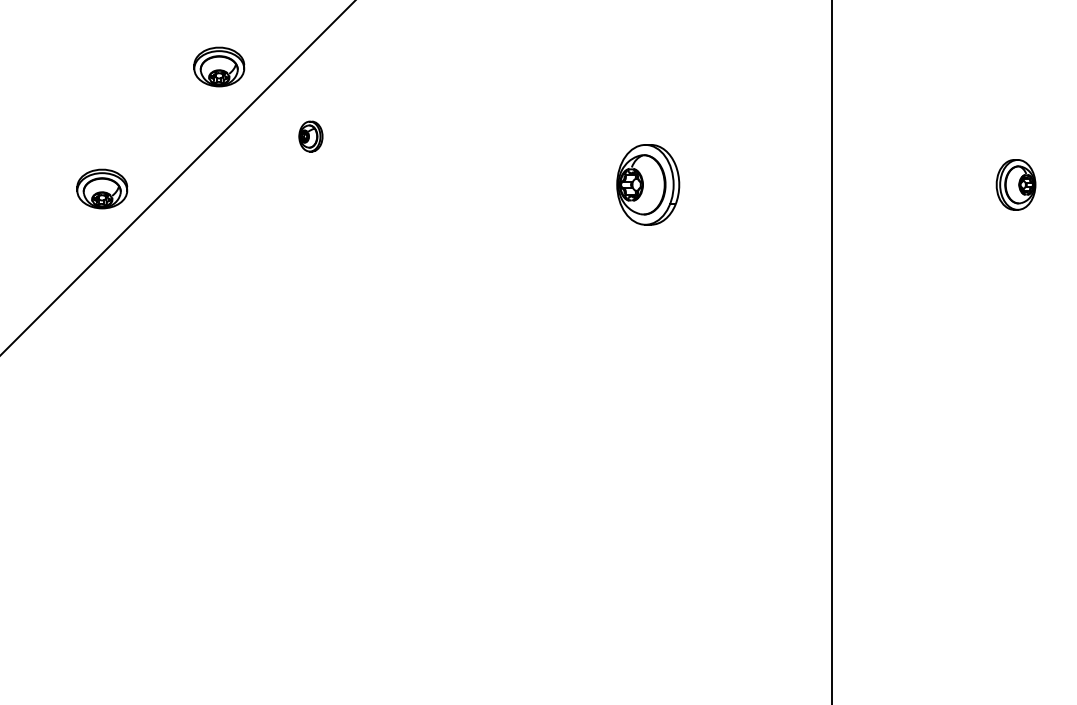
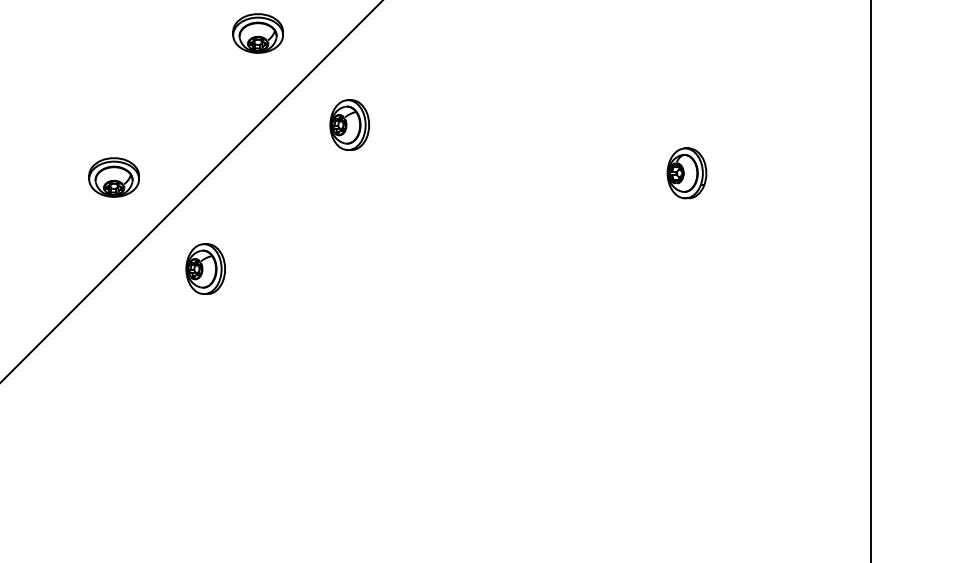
part: (219, 66) -> (258, 33), moved
part: (310, 136) -> (349, 125), size x1.67
part: (647, 184) -> (686, 173), size x0.62
part: (102, 188) -> (114, 177), moved
part: (166, 280) -> (205, 269), added

